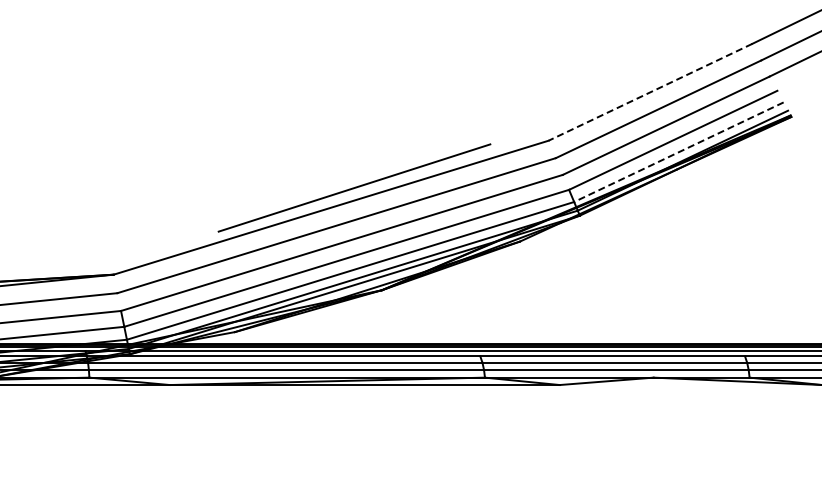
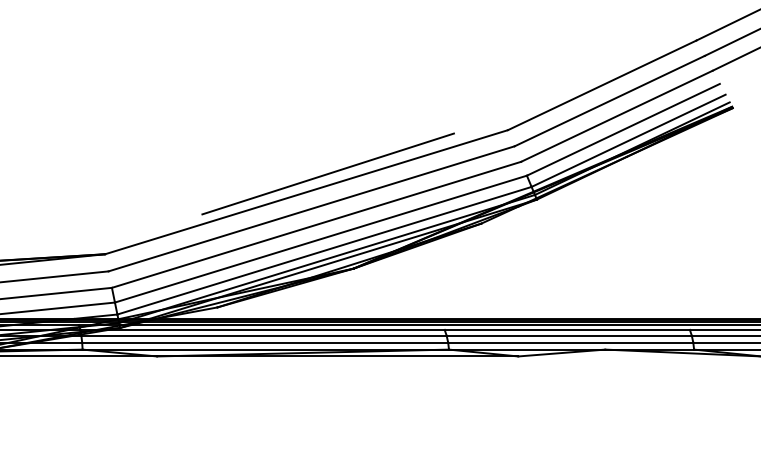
line: (650, 92) -> (602, 85), dashed -> solid
line: (678, 152) -> (628, 141), dashed -> solid

